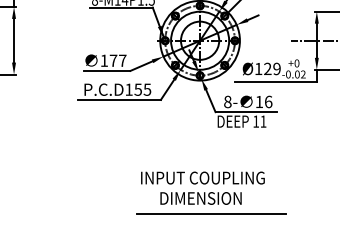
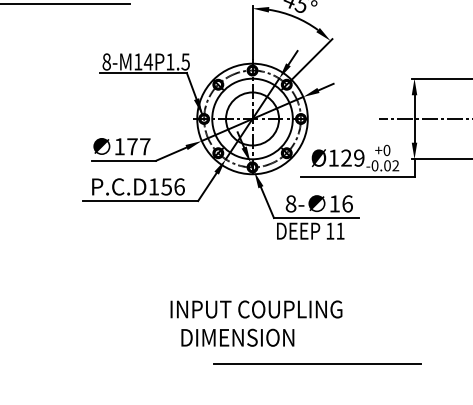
text: (147, 89) -> (179, 186), P.C.D155 -> P.C.D156
text: (200, 198) -> (237, 337), moved
line: (211, 213) -> (317, 363), moved

